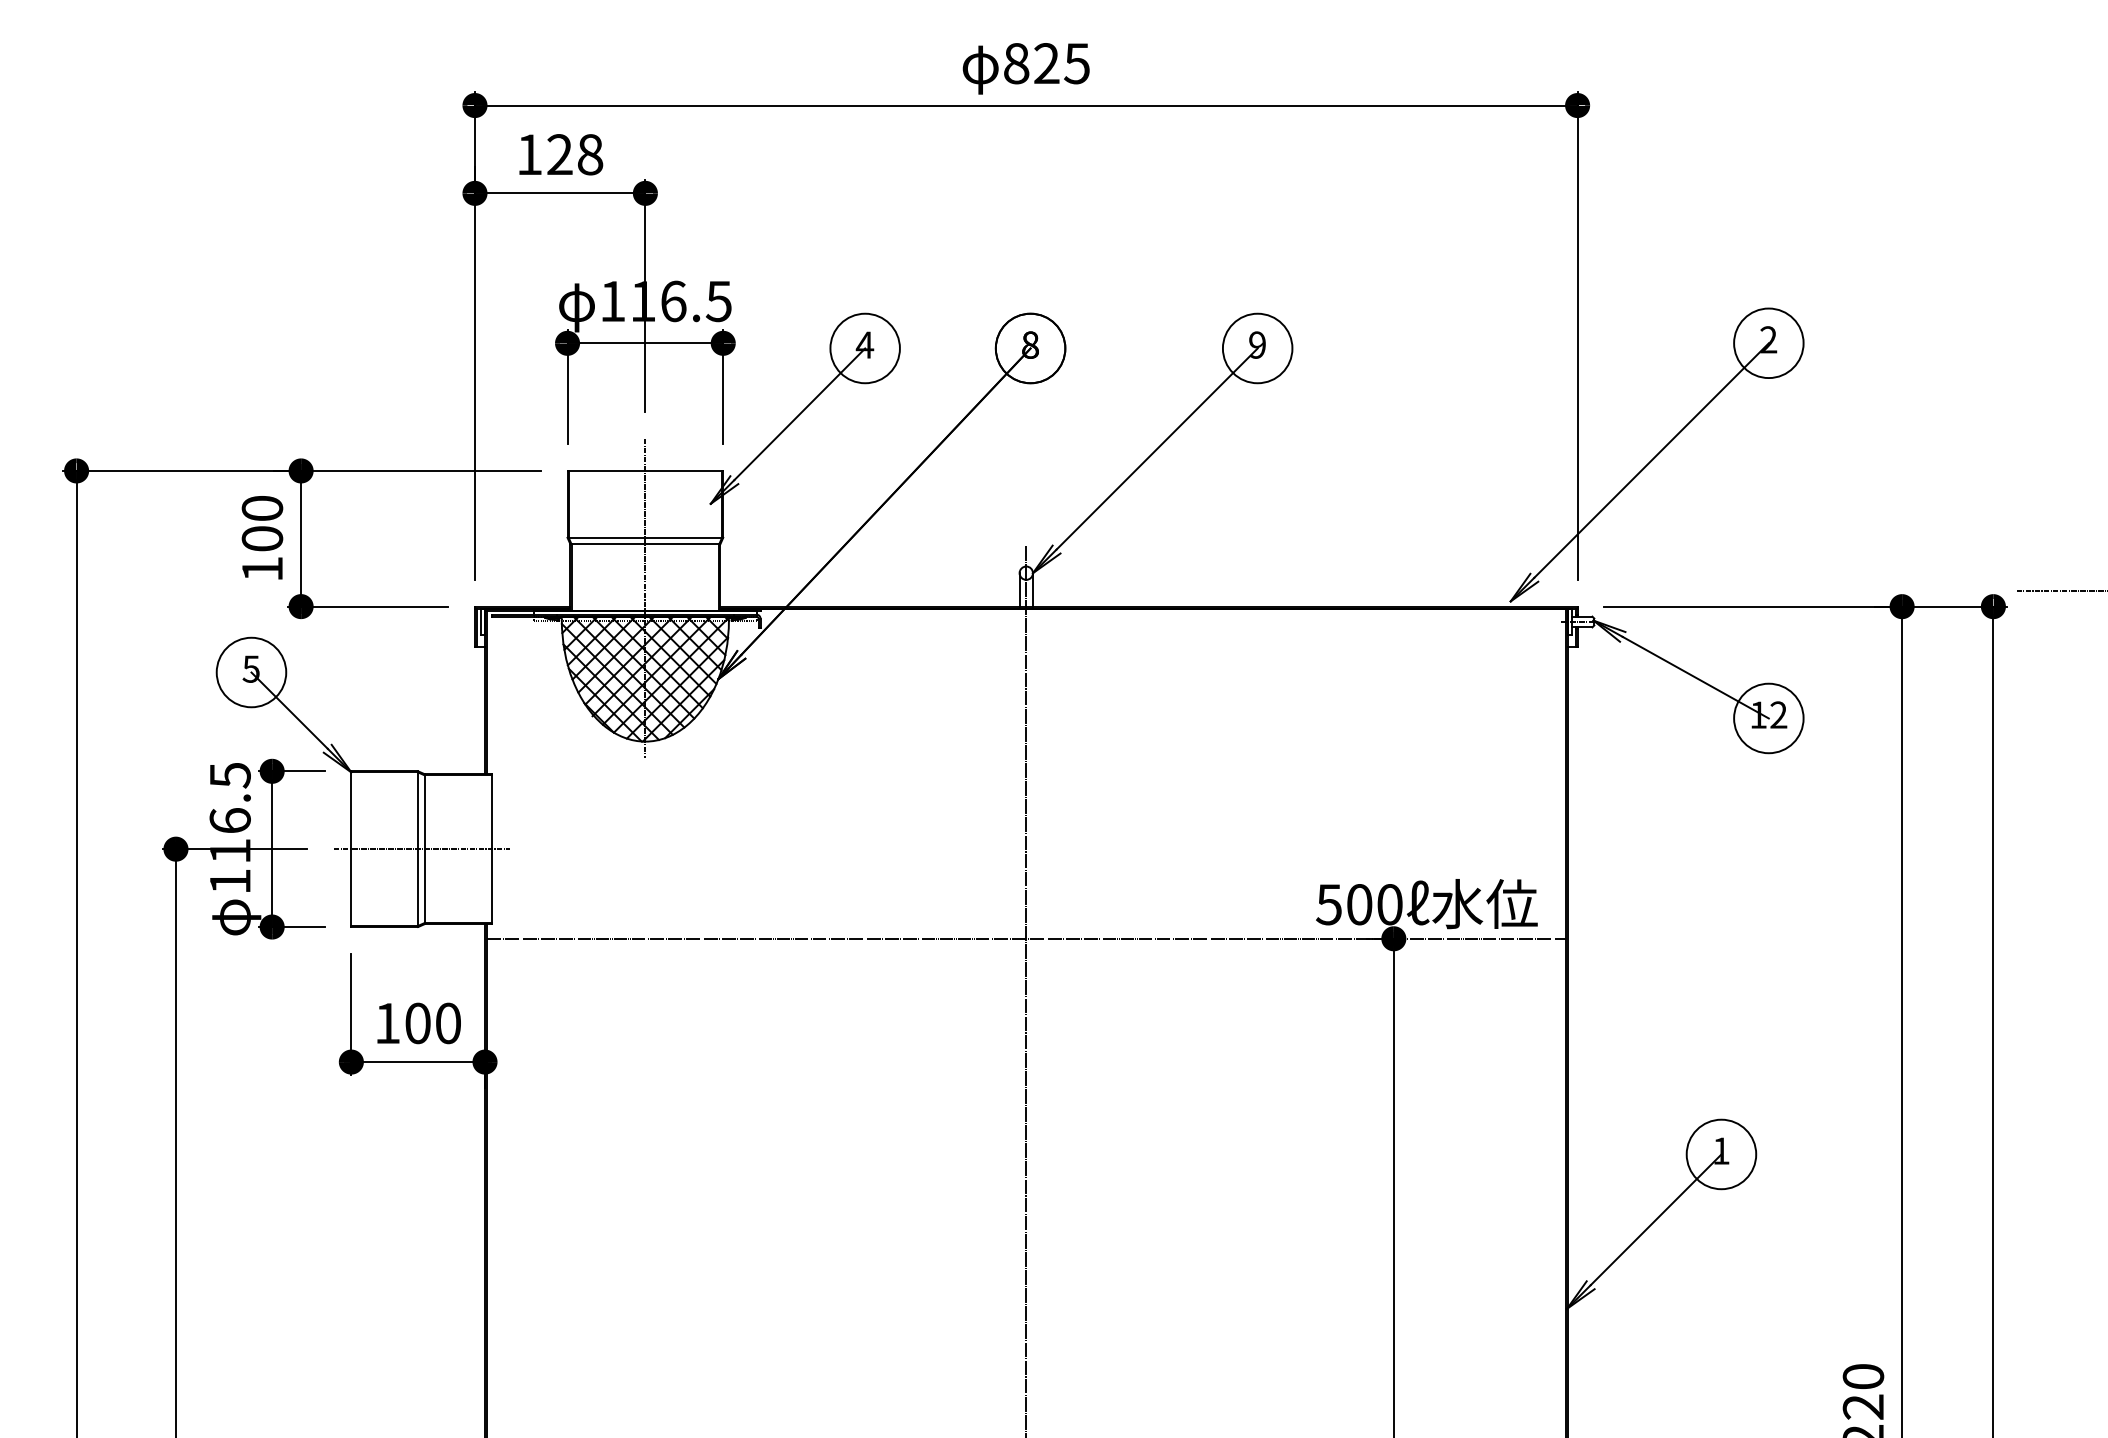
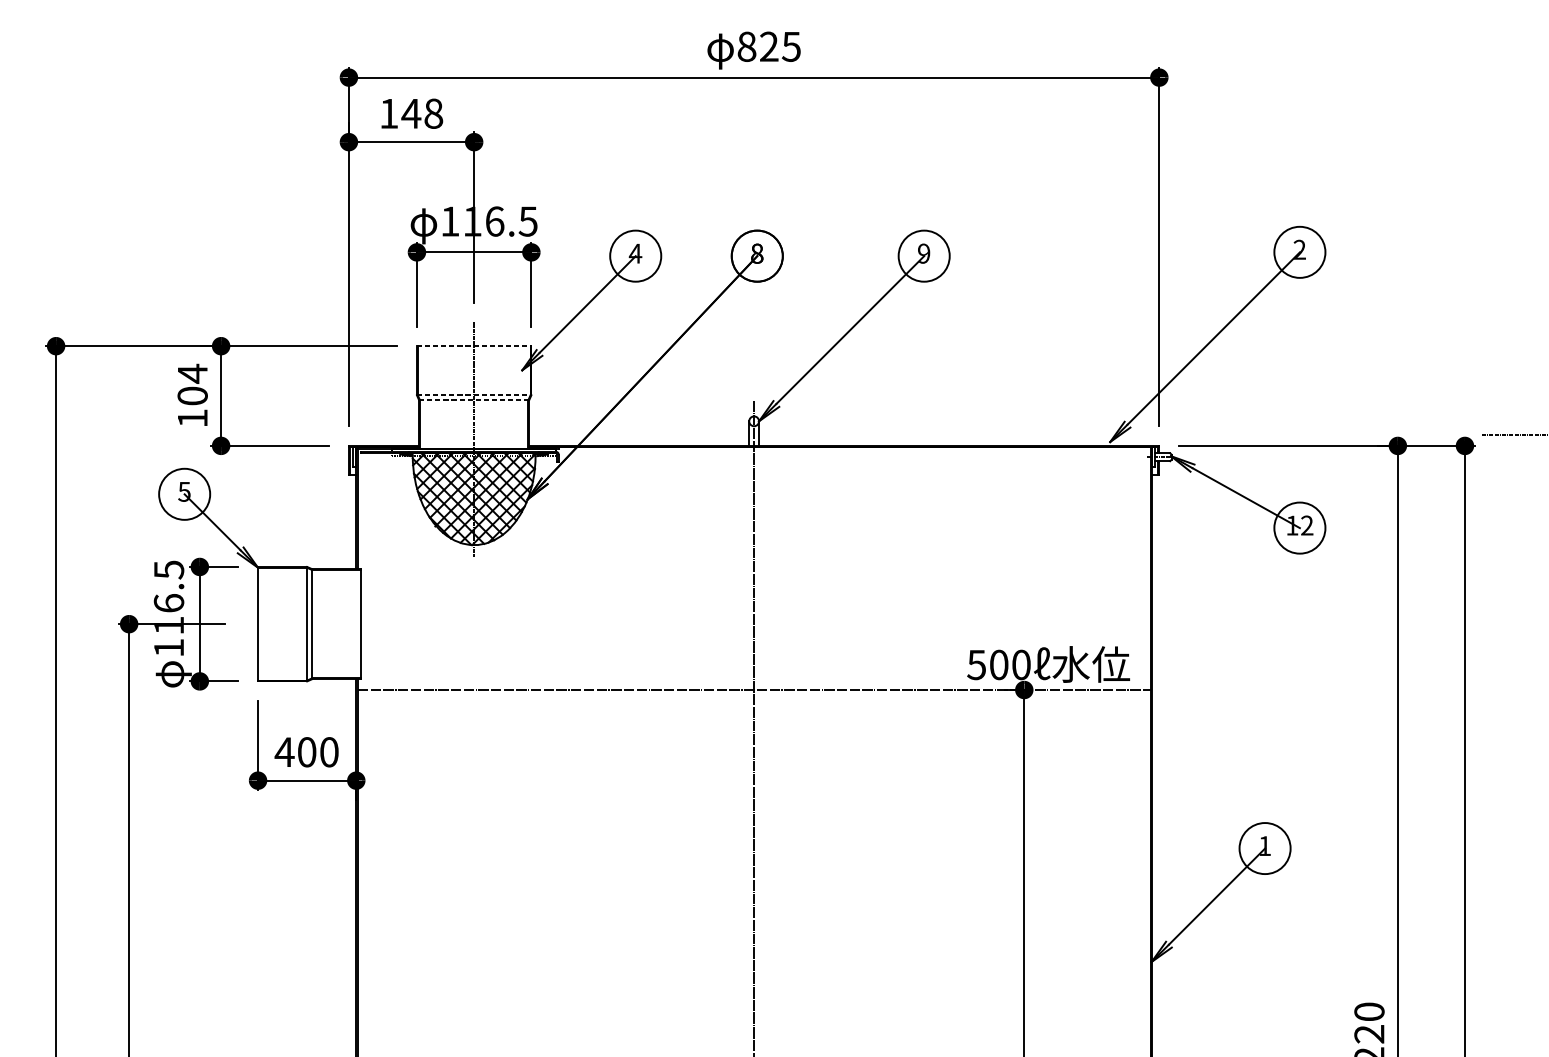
text: (559, 154) -> (411, 113), 128 -> 148
line: (645, 470) -> (474, 345), solid -> dashed
text: (262, 508) -> (192, 373), 100 -> 104
line: (645, 537) -> (474, 395), solid -> dashed
line: (645, 544) -> (474, 400), solid -> dashed
line: (421, 849) -> (309, 624), removed
text: (387, 1023) -> (284, 752), 100 -> 400

